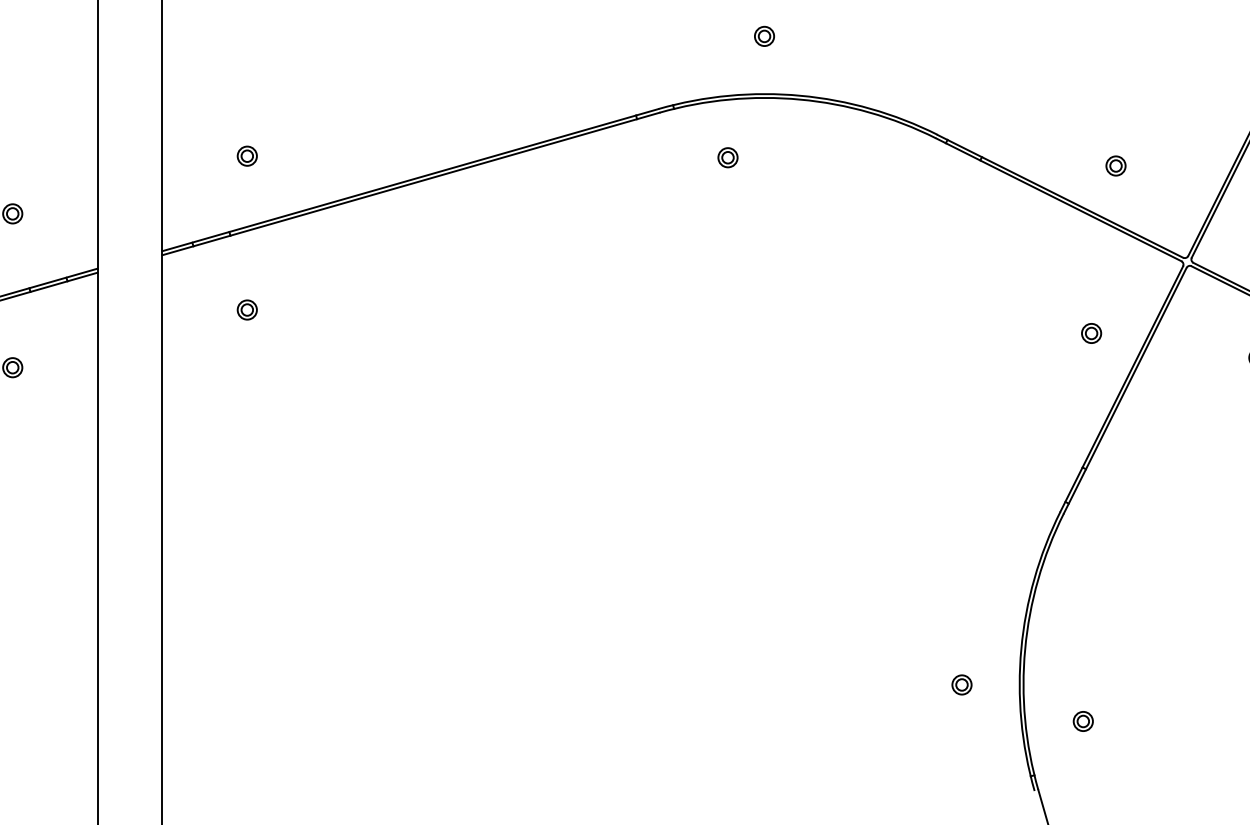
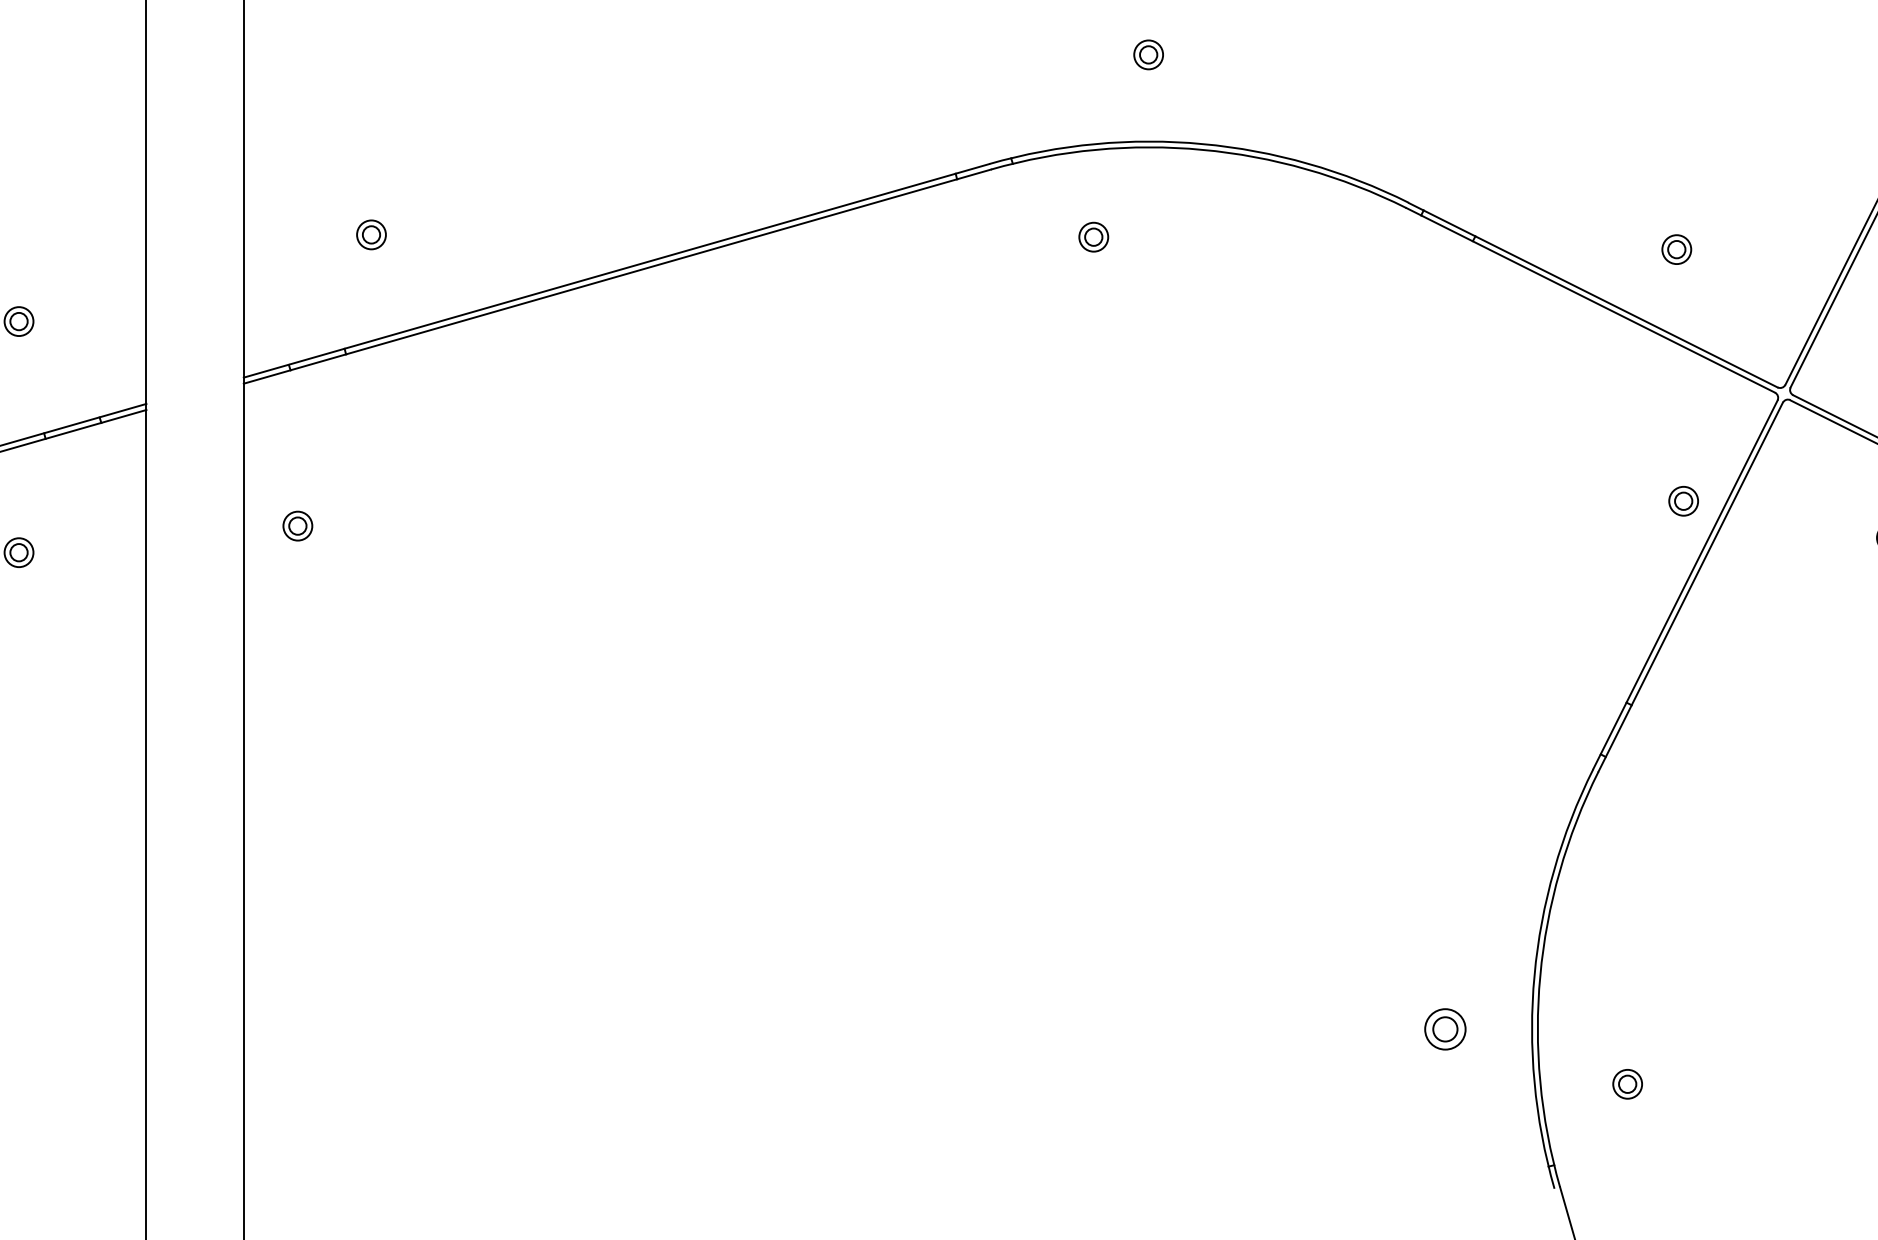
part: (246, 309) -> (296, 525), moved
part: (1091, 333) -> (1683, 501), moved
part: (961, 684) -> (1444, 1028), size x1.4

